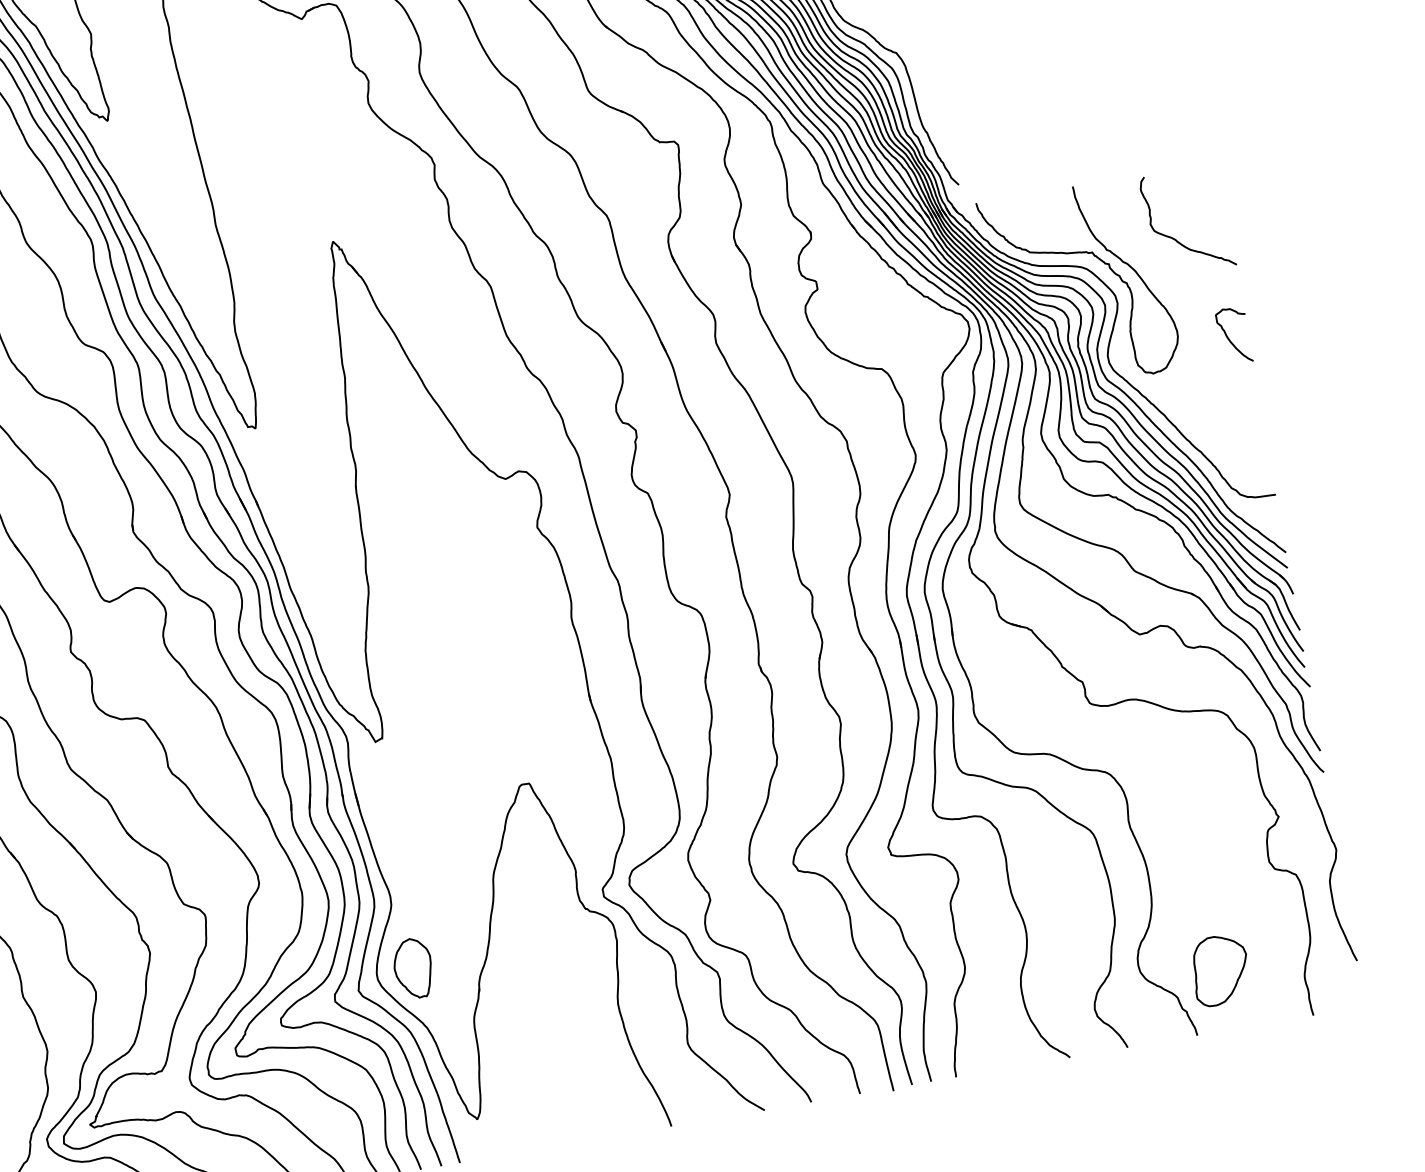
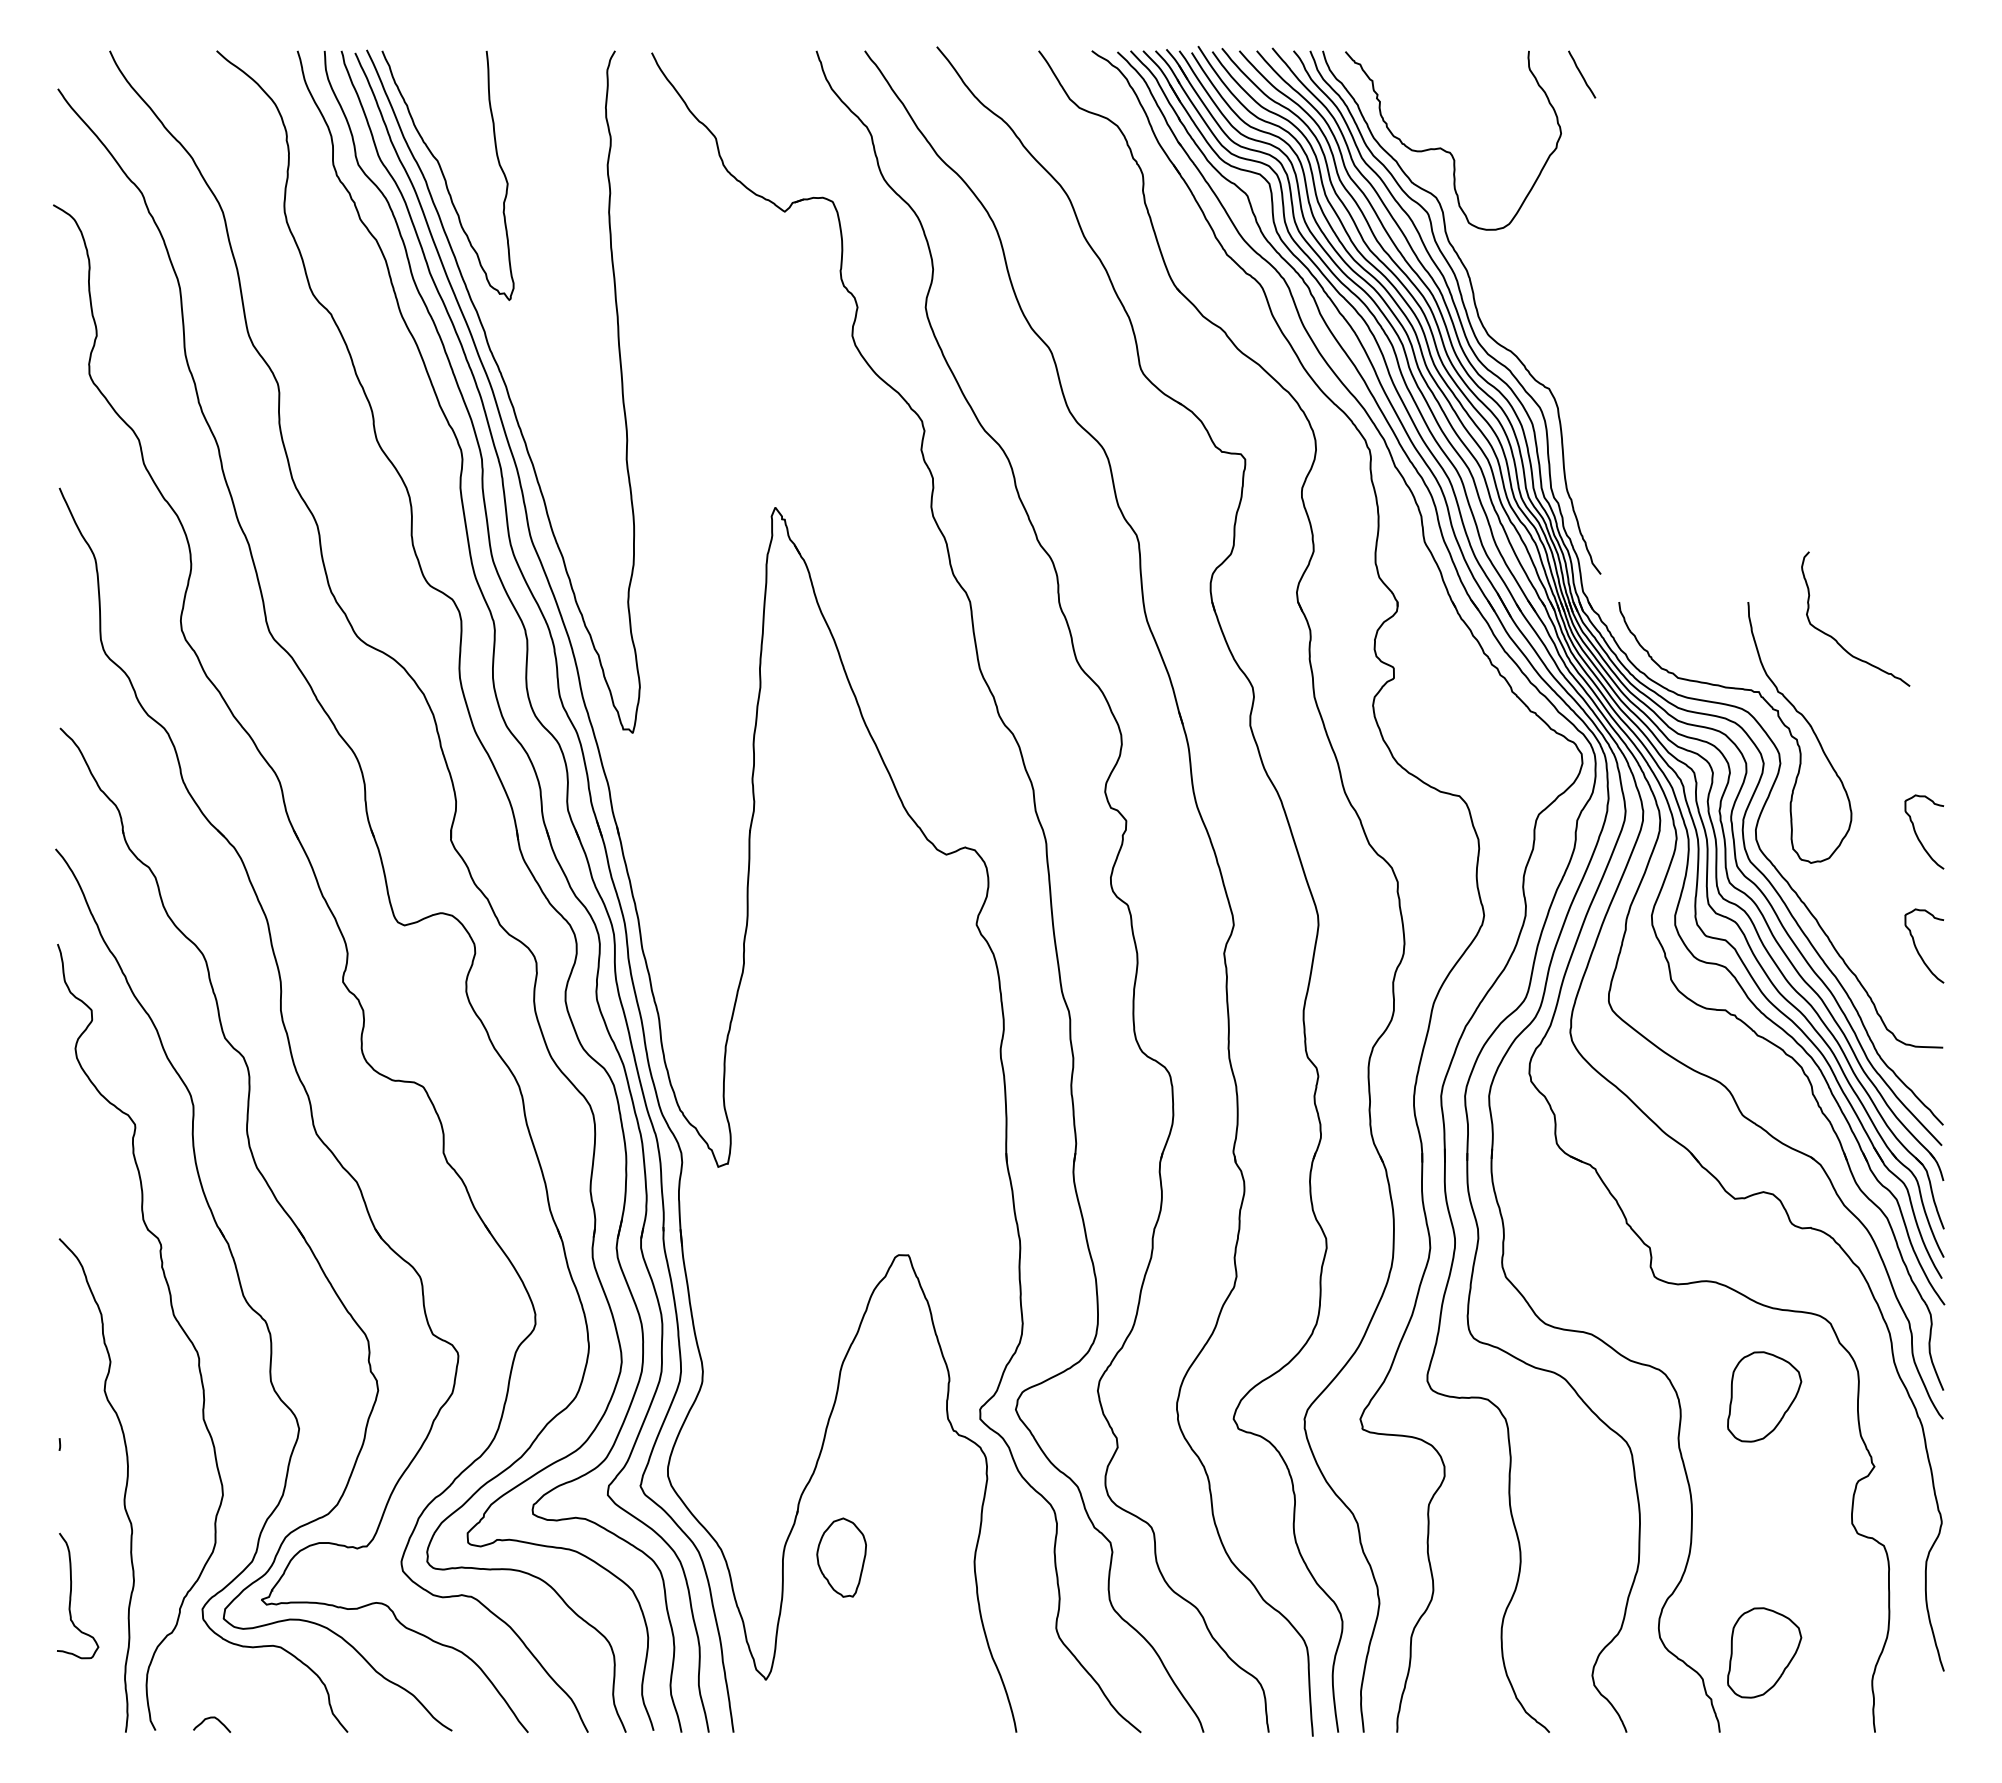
curve: (1175, 238) -> (1835, 638), moved
curve: (1243, 423) -> (1917, 948), added
part: (1187, 778) -> (1764, 1396), added
part: (413, 968) -> (841, 1557), moved

